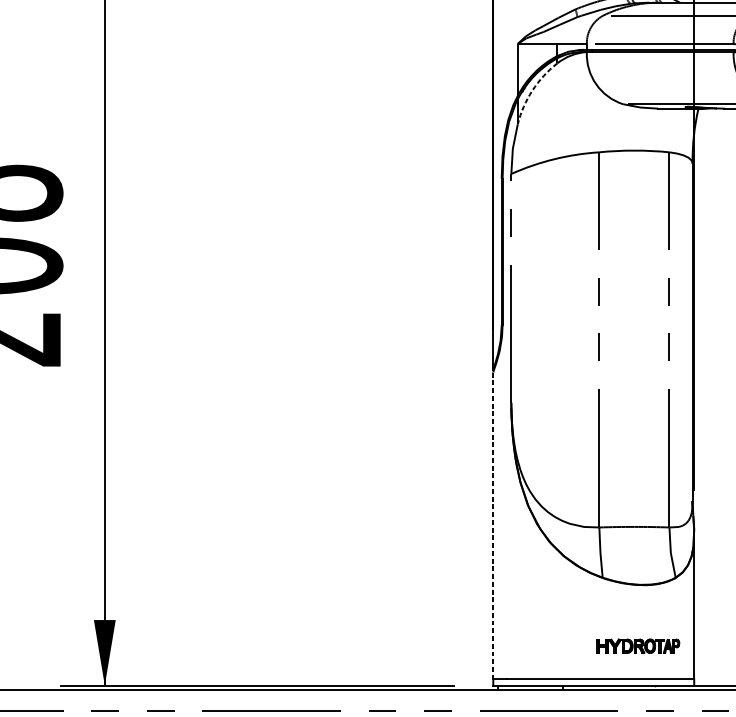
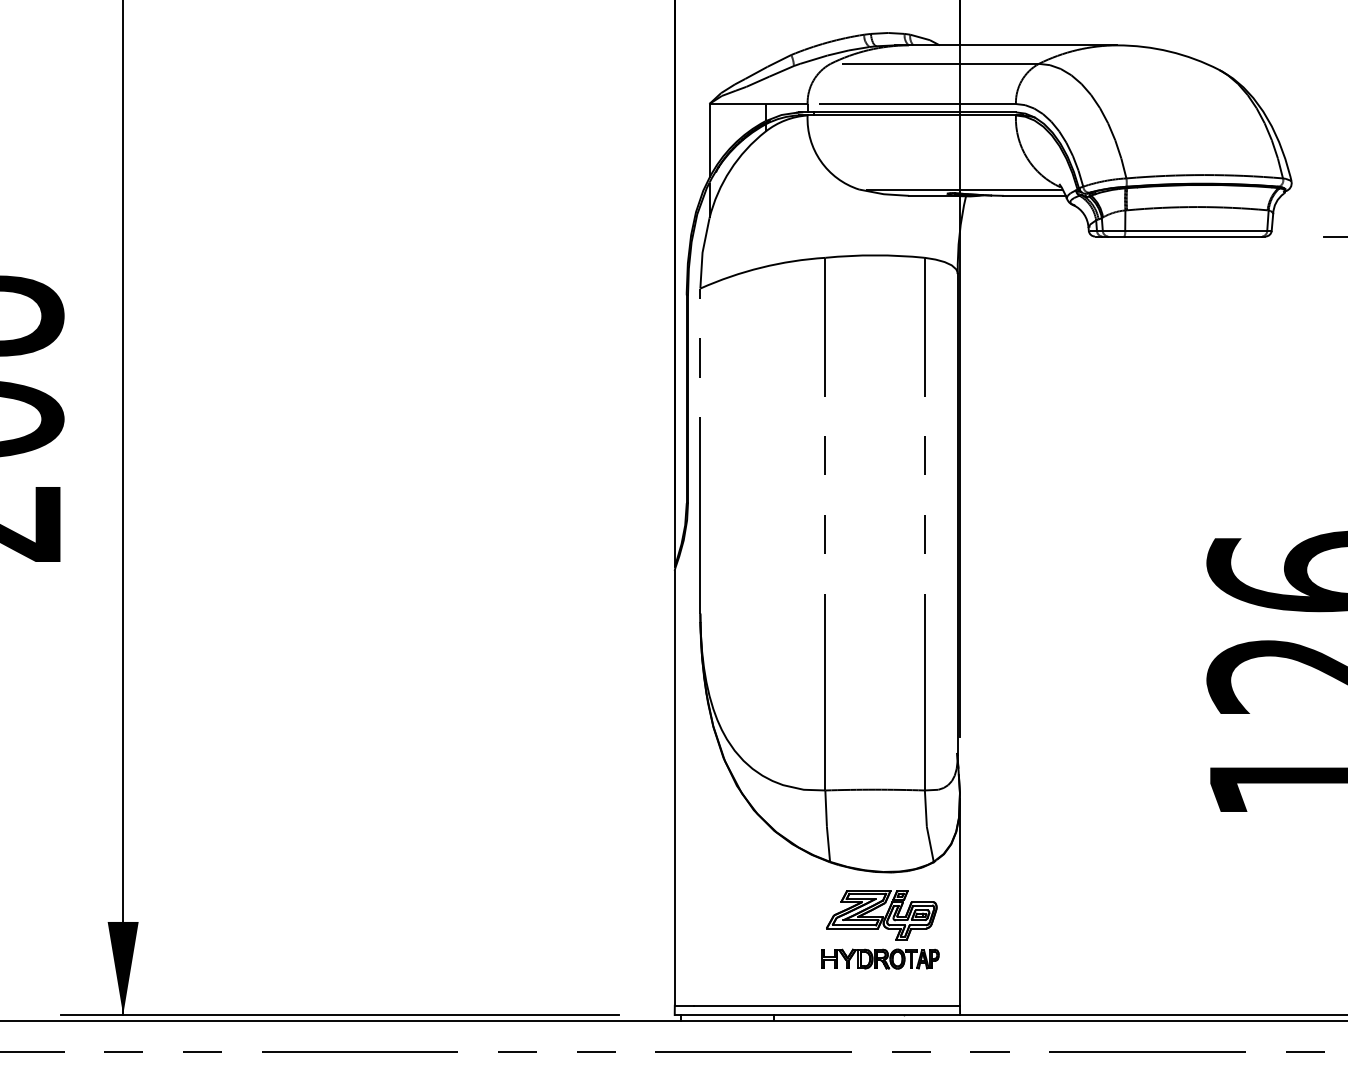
arc: (532, 90) -> (730, 170), dashed -> solid
line: (493, 526) -> (674, 788), dashed -> solid
part: (638, 615) -> (881, 915), added

